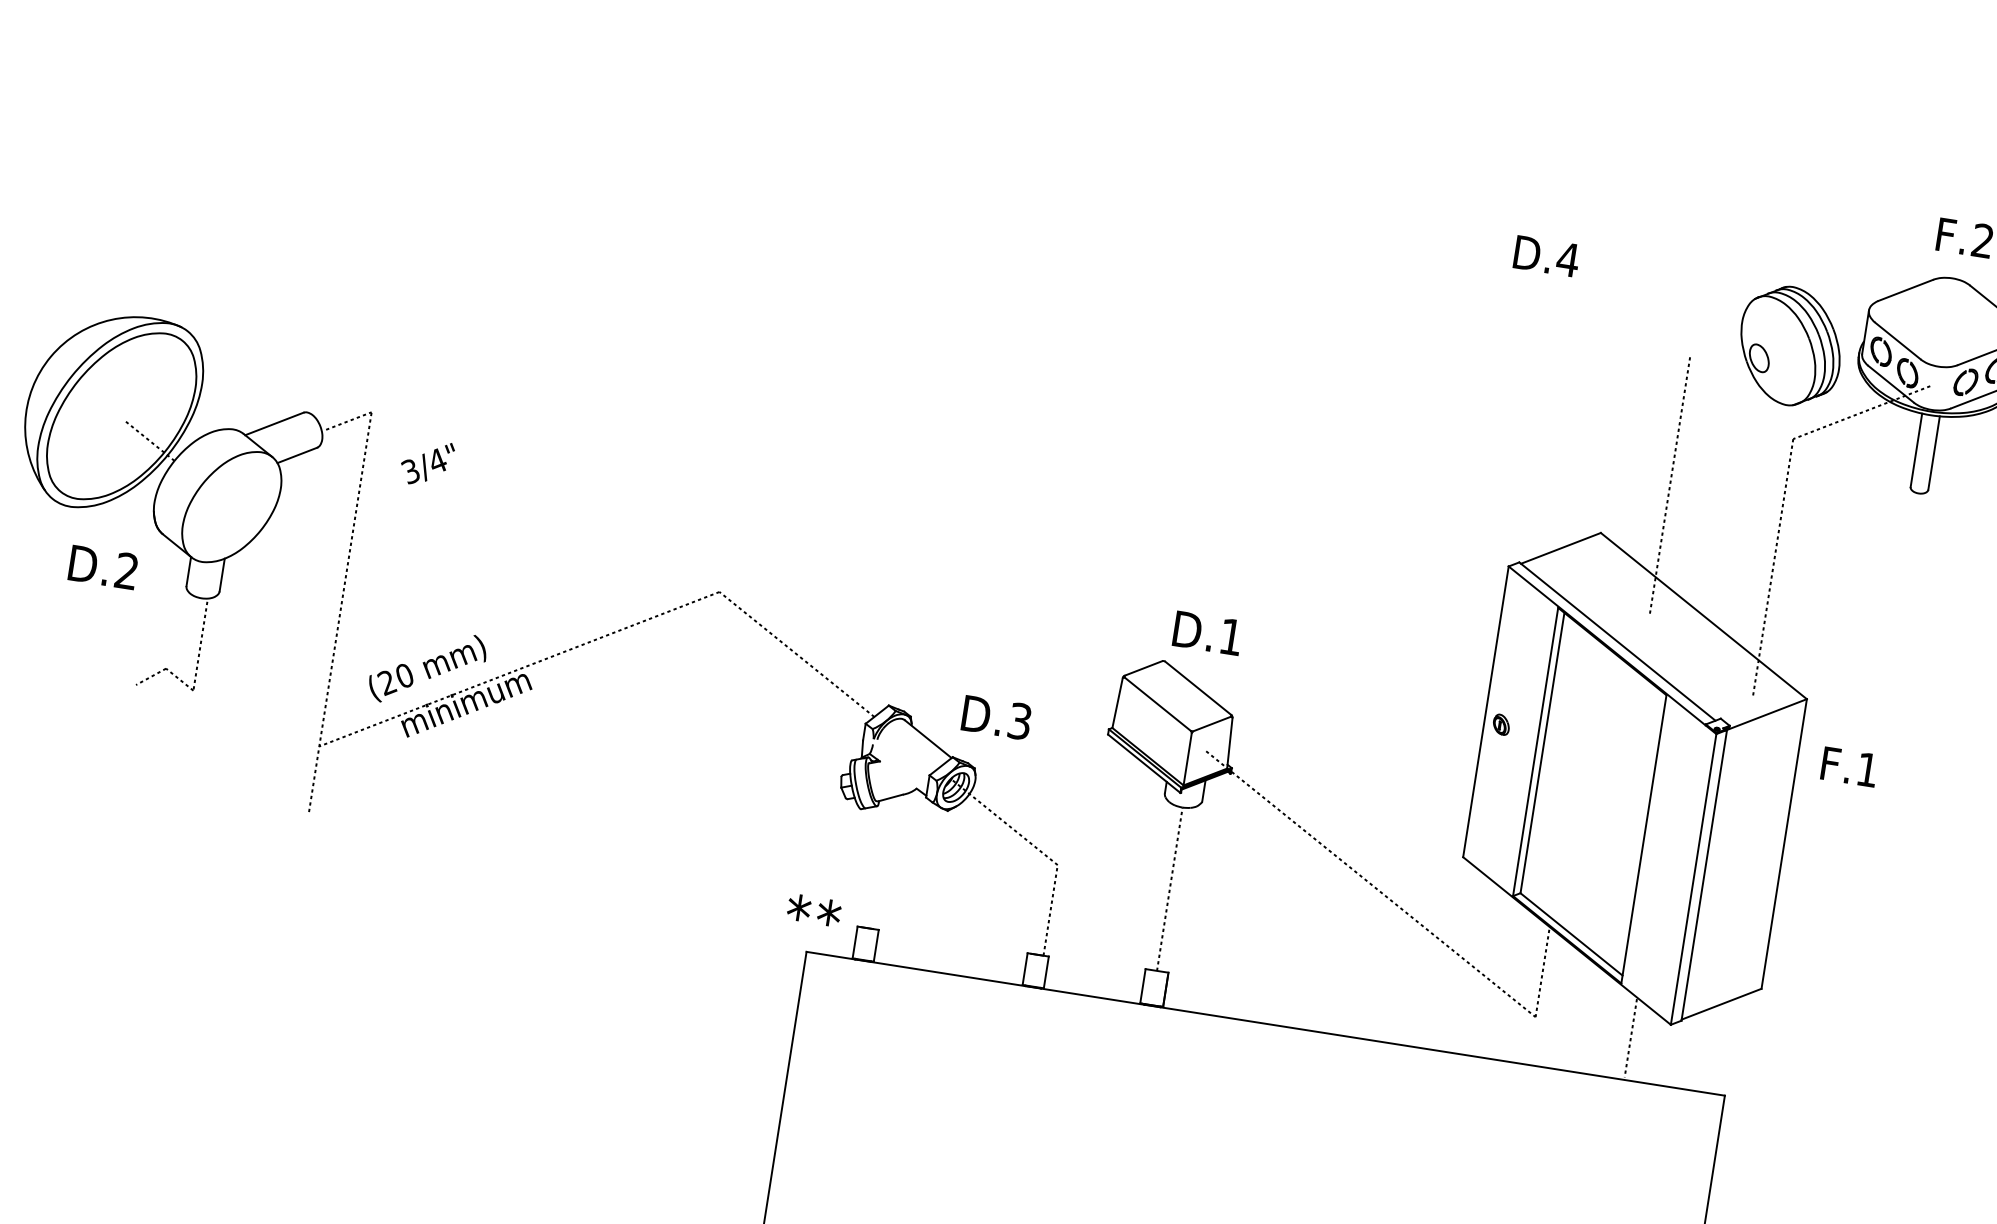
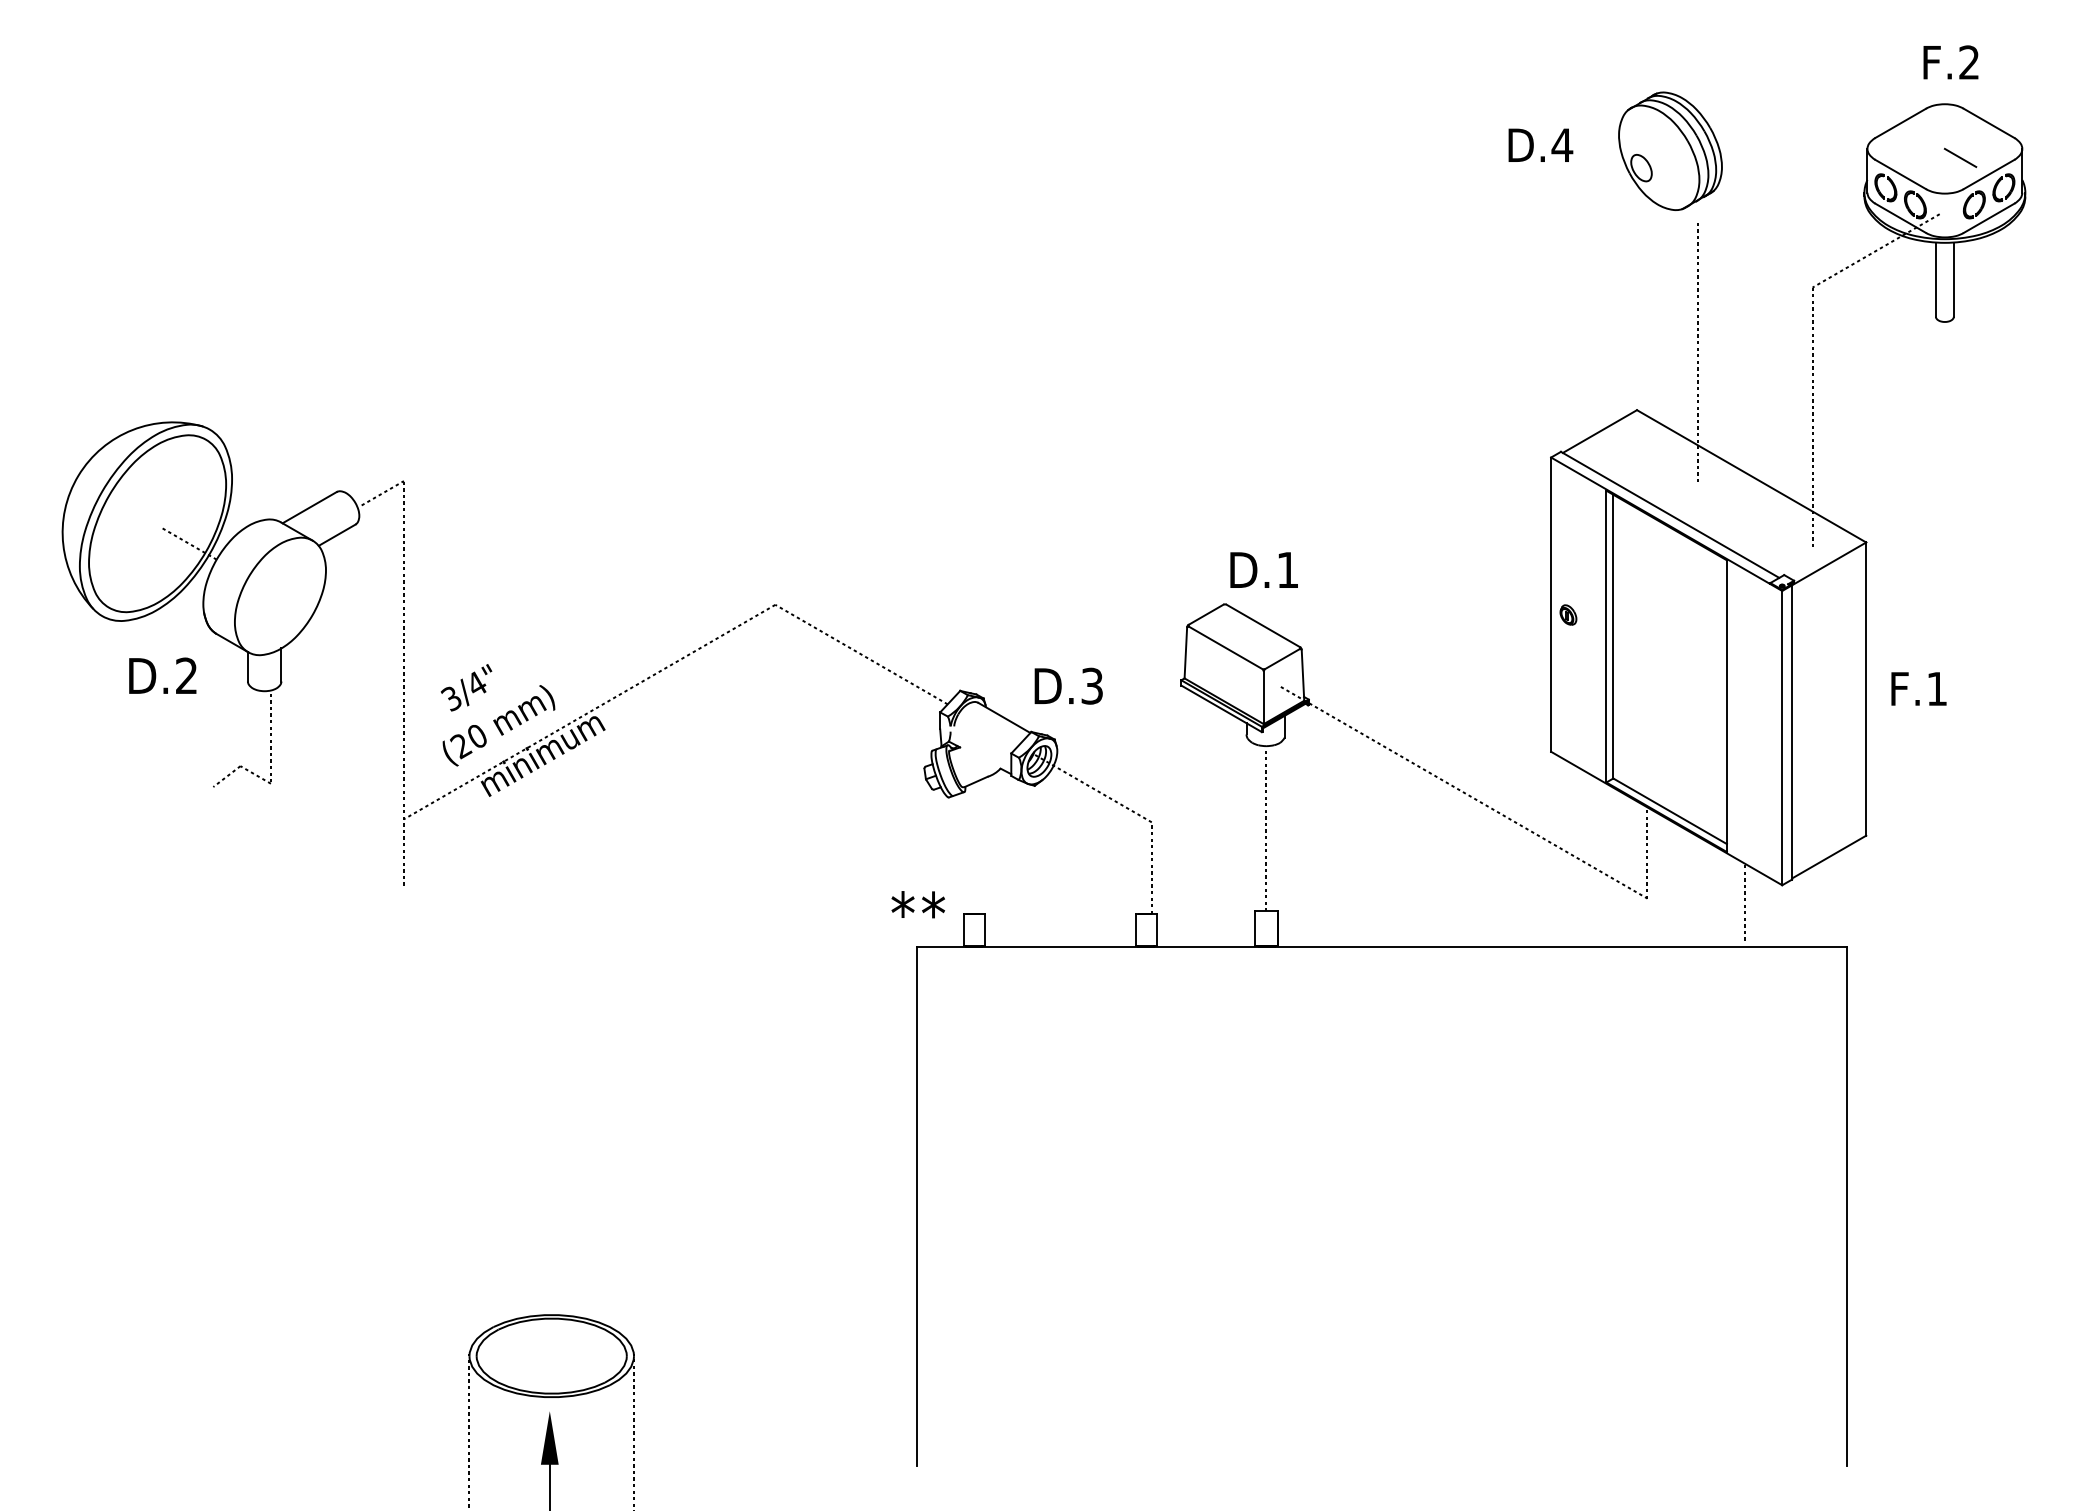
line: (1959, 333) -> (1960, 157), added
part: (1790, 345) -> (1670, 150), moved
text: (427, 462) -> (466, 687), moved
text: (1849, 766) -> (1918, 688), moved

